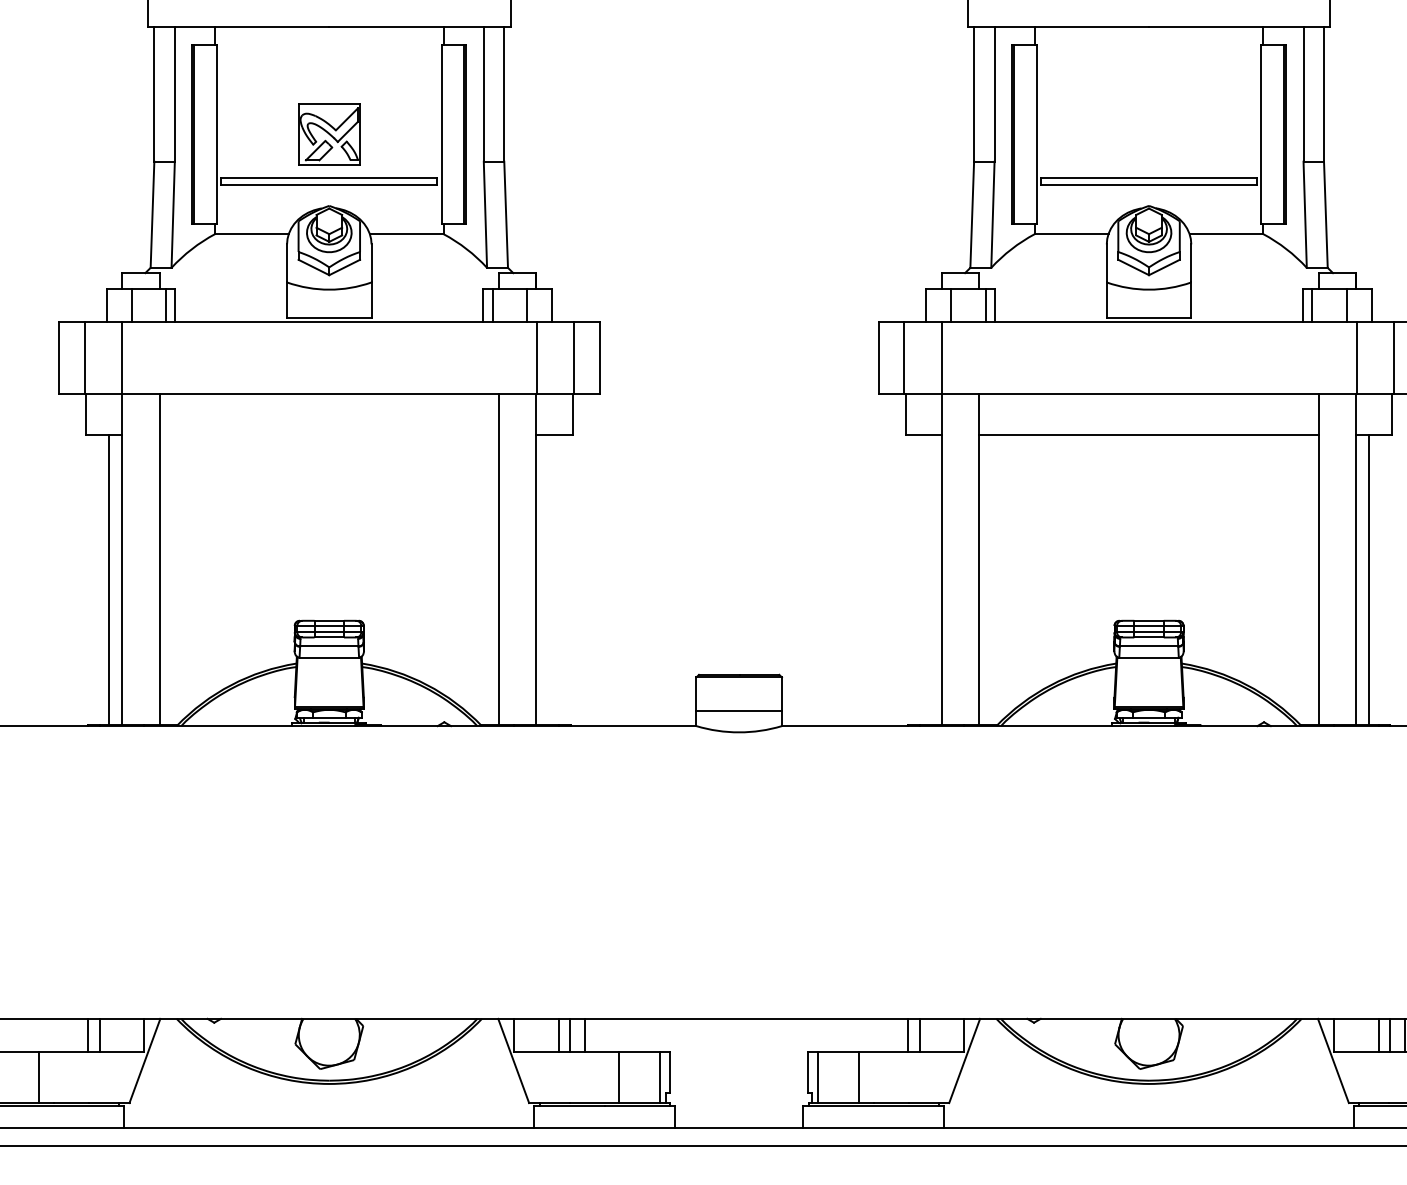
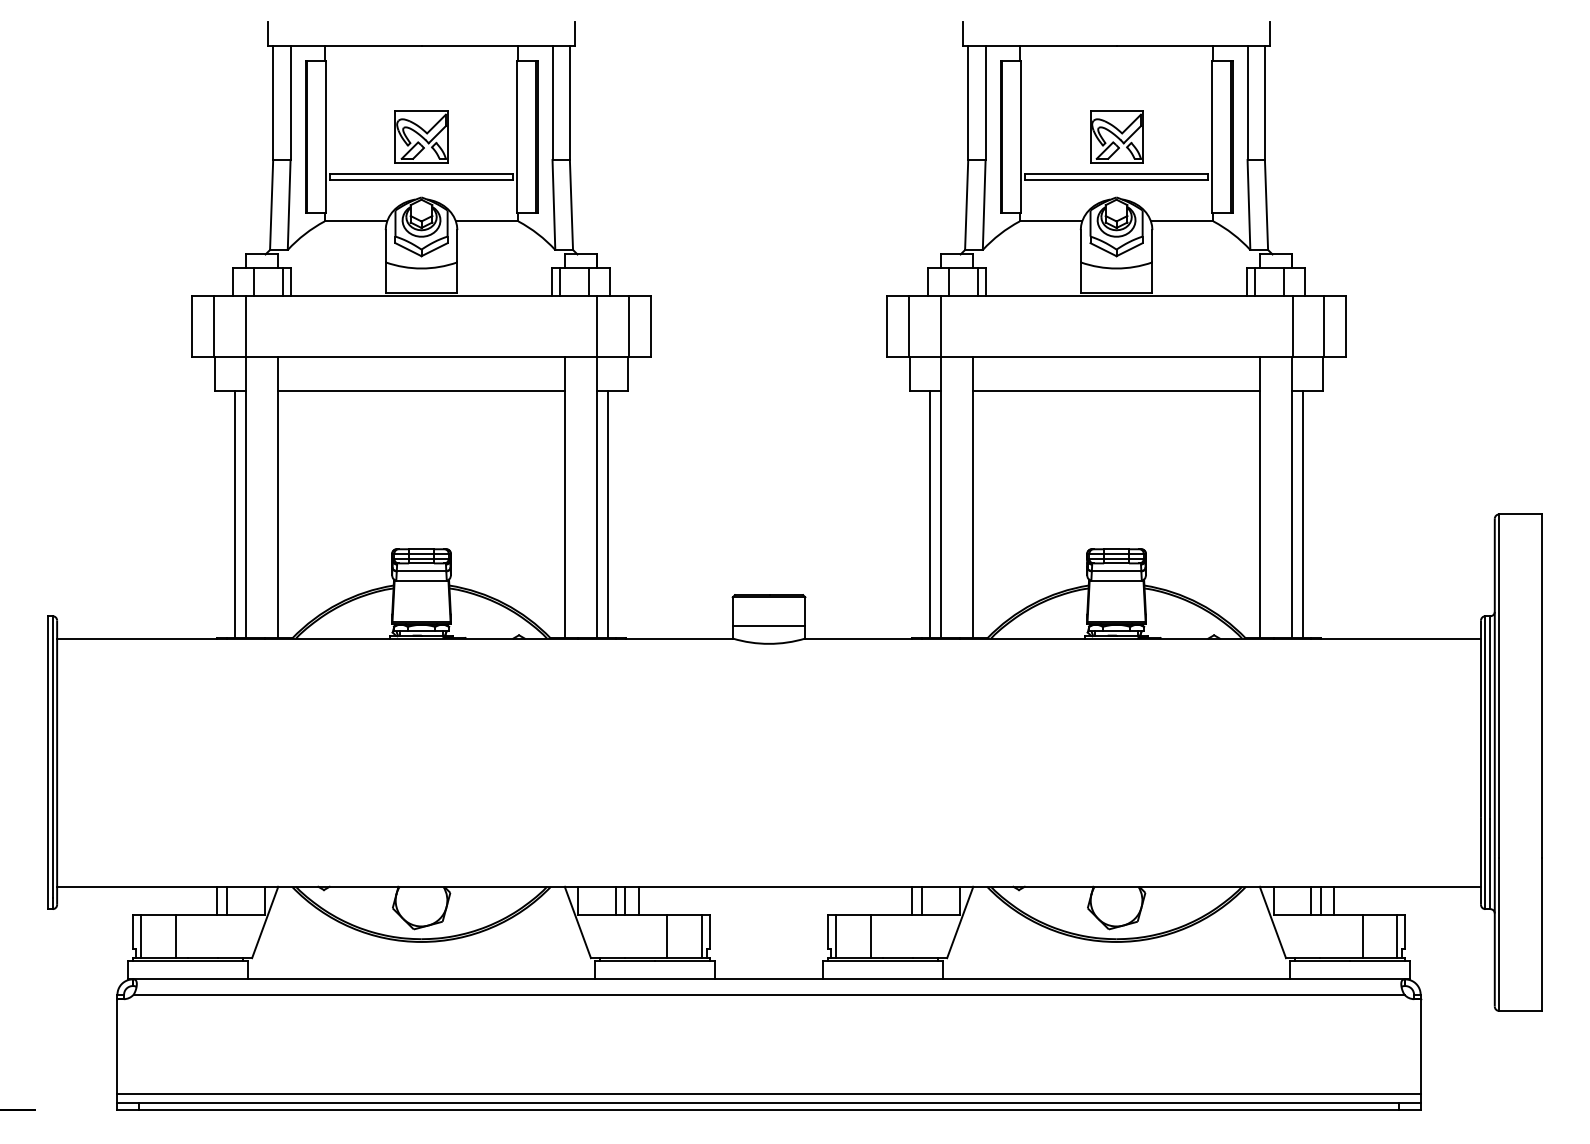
part: (1148, 133) -> (1116, 136), added
line: (329, 434) -> (421, 391), added
line: (549, 579) -> (608, 514), added
line: (928, 579) -> (929, 514), added

